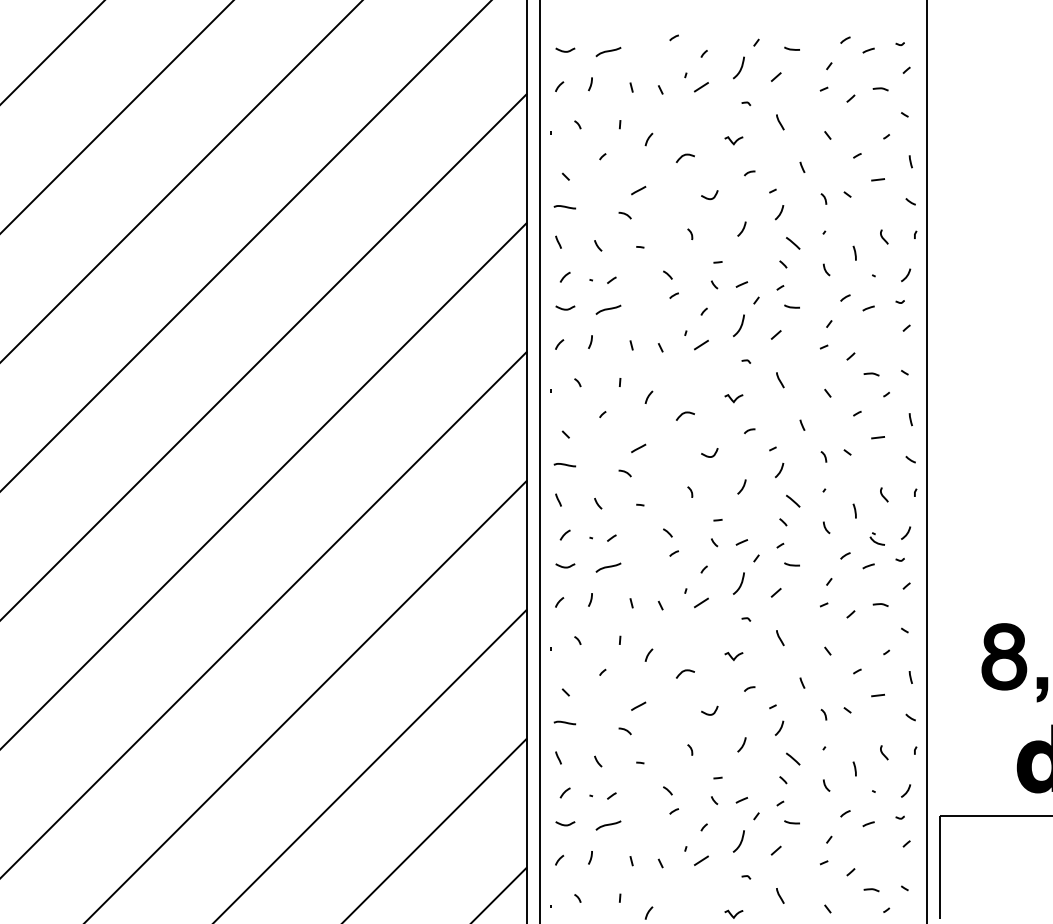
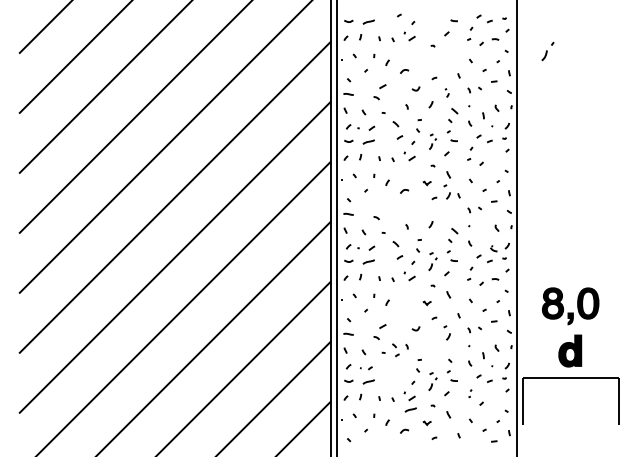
part: (745, 59) -> (547, 51), moved
curve: (779, 121) -> (448, 54), removed
curve: (732, 140) -> (426, 63), removed
part: (775, 203) -> (446, 92), size x0.6
part: (603, 280) -> (366, 128), size x1.4
part: (670, 284) -> (397, 130), size x1.4
part: (745, 308) -> (432, 141), size x0.6
curve: (869, 372) -> (490, 171), removed
curve: (637, 448) -> (382, 206), removed
curve: (708, 454) -> (415, 209), removed
part: (775, 461) -> (446, 191), moved
curve: (854, 510) -> (483, 235), removed
part: (603, 538) -> (366, 248), size x1.4
part: (670, 542) -> (397, 250), size x1.4
part: (745, 566) -> (432, 261), size x0.7
curve: (685, 671) -> (404, 310), removed
curve: (741, 744) -> (430, 344), removed
curve: (792, 757) -> (454, 350), removed
part: (670, 800) -> (395, 350), moved
part: (745, 824) -> (432, 381), size x0.7
part: (826, 850) -> (470, 393), size x0.6
curve: (698, 884) -> (410, 409), added
curve: (869, 888) -> (490, 411), removed

